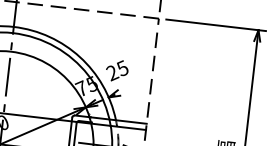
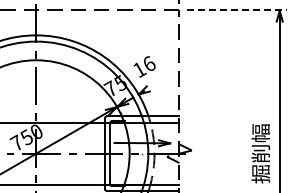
line: (216, 25) -> (237, 10), solid -> dashed
text: (116, 70) -> (143, 66), 25 -> 16

